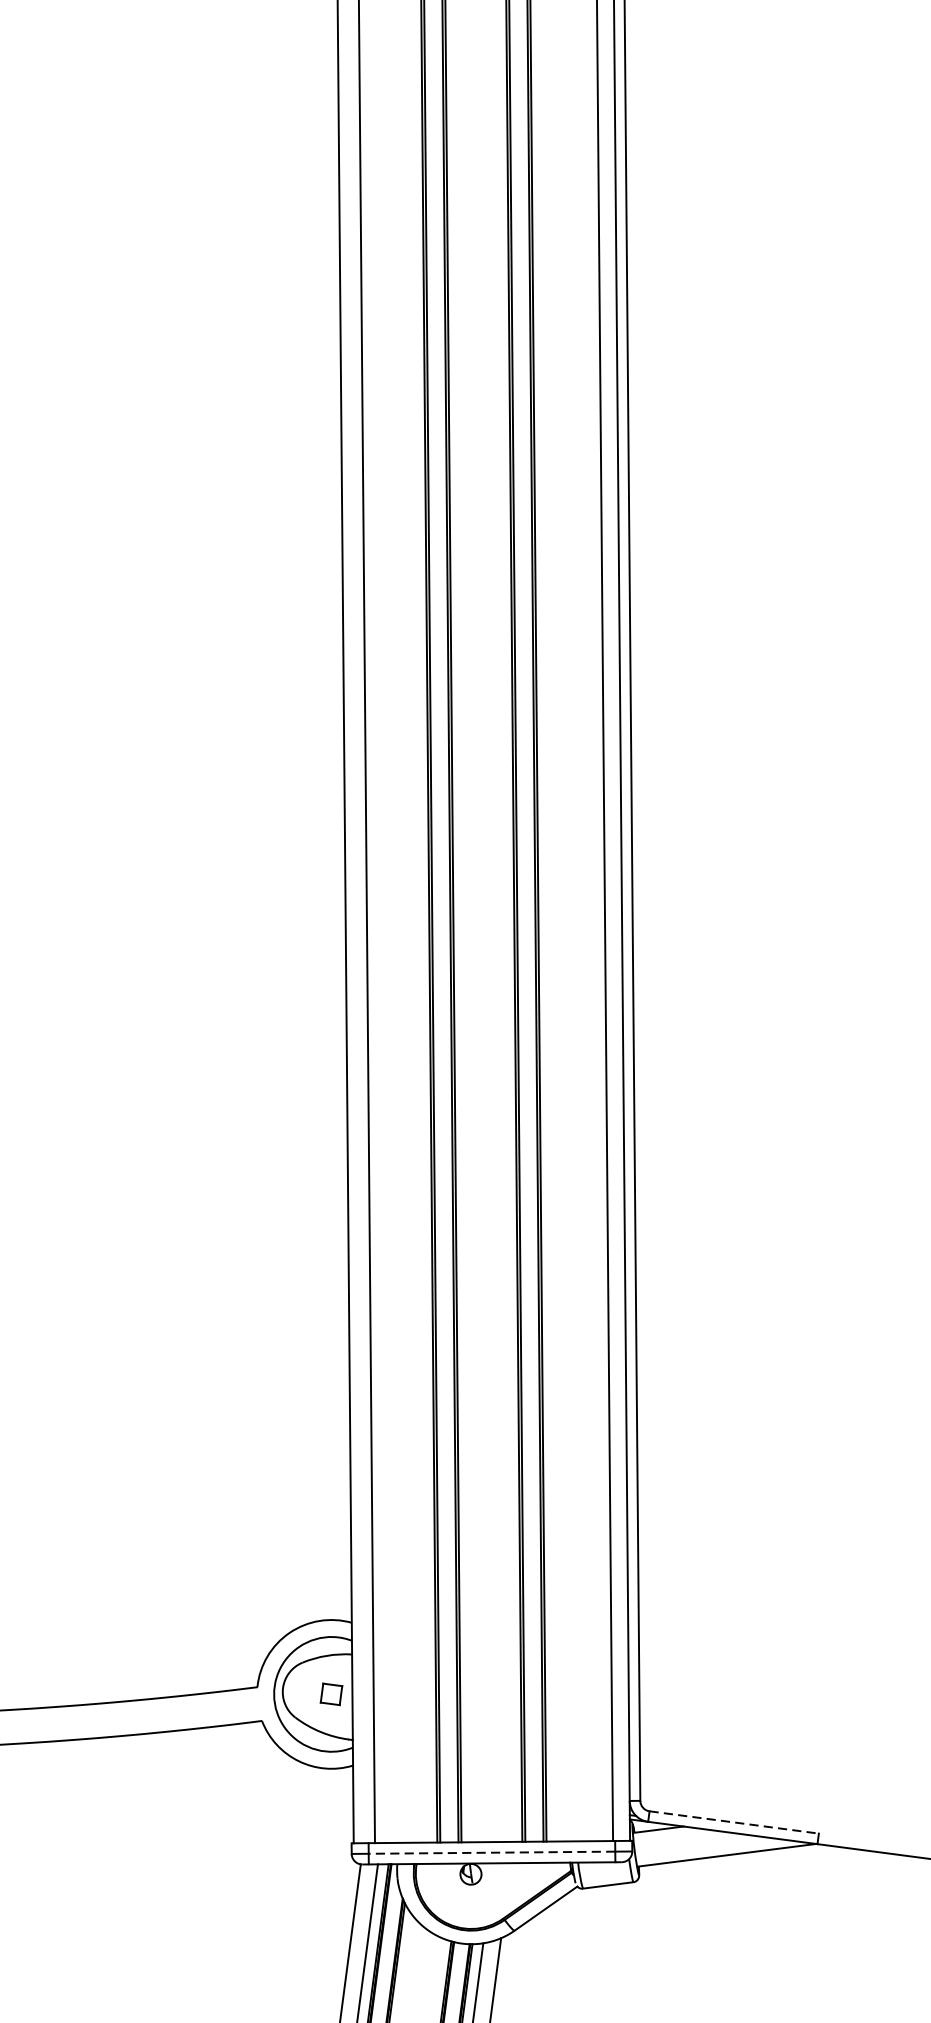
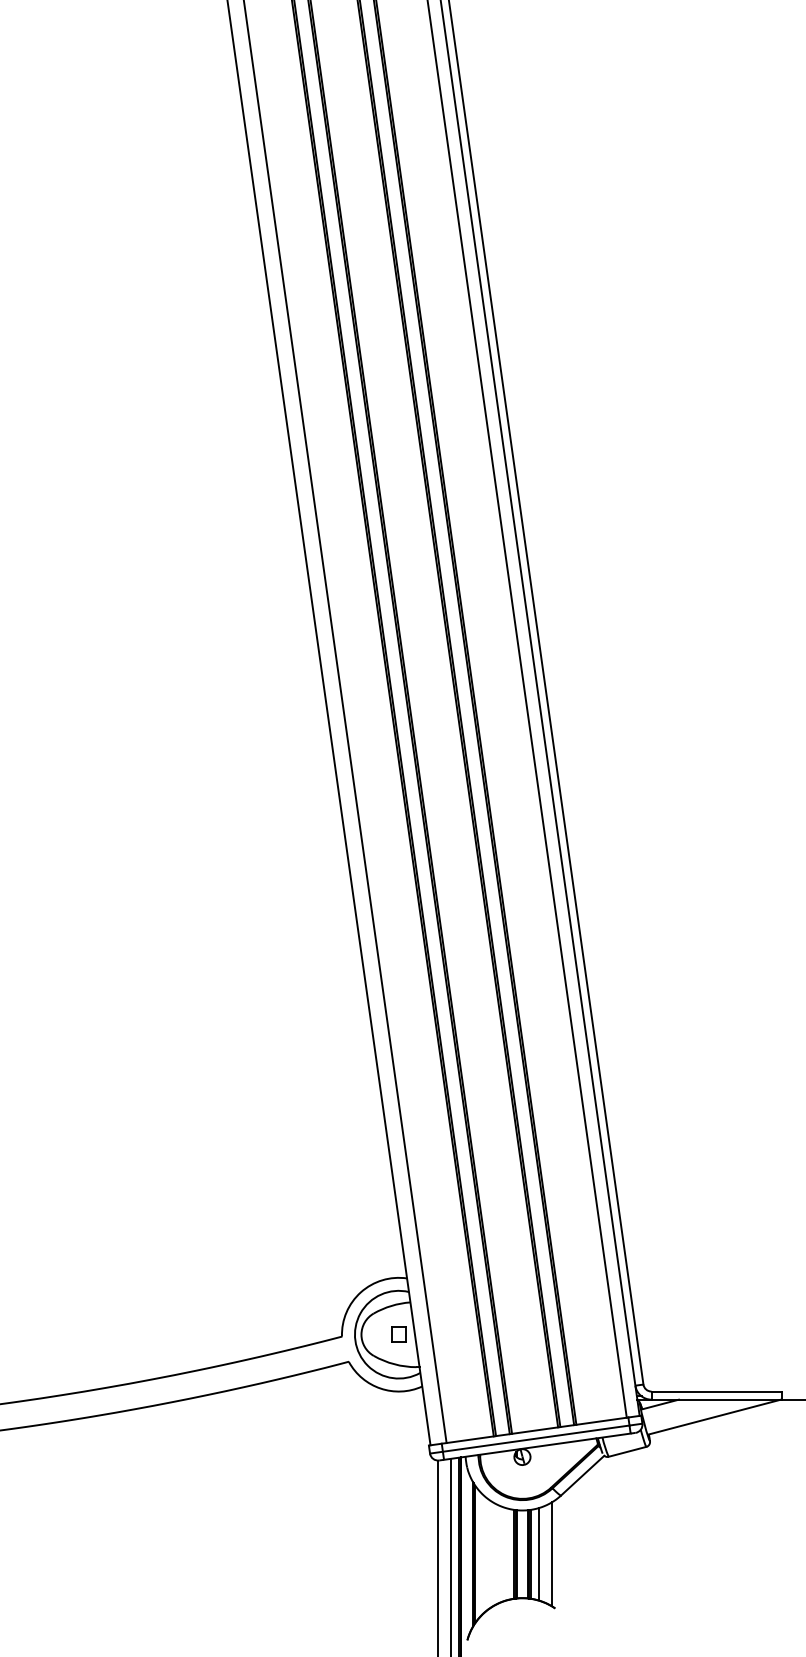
line: (735, 1822) -> (717, 1391), dashed -> solid
line: (491, 1852) -> (535, 1438), dashed -> solid

